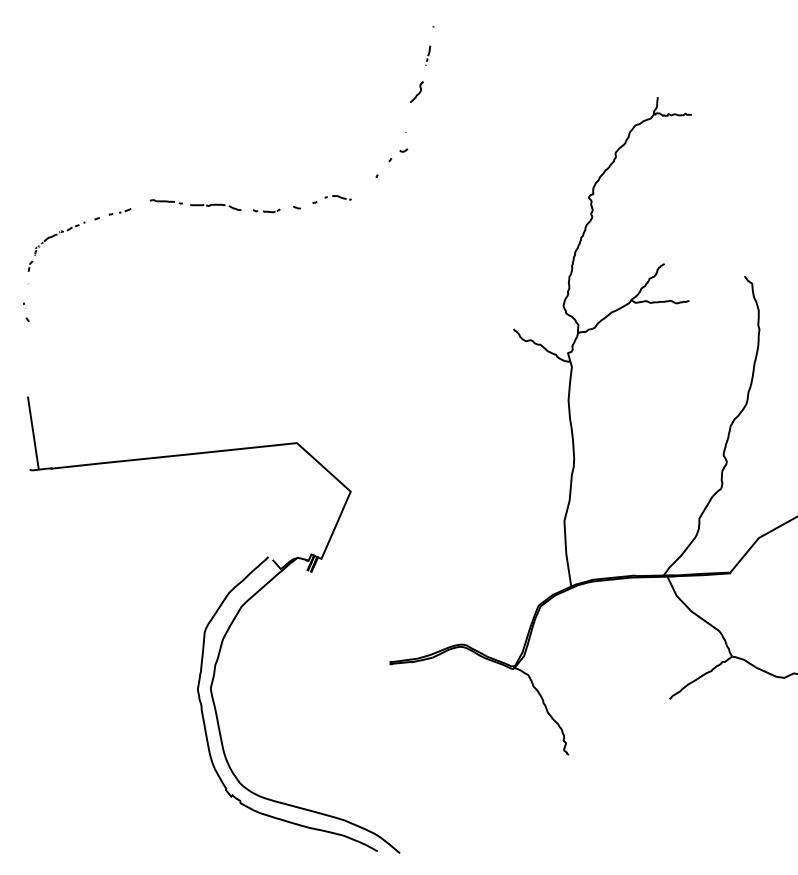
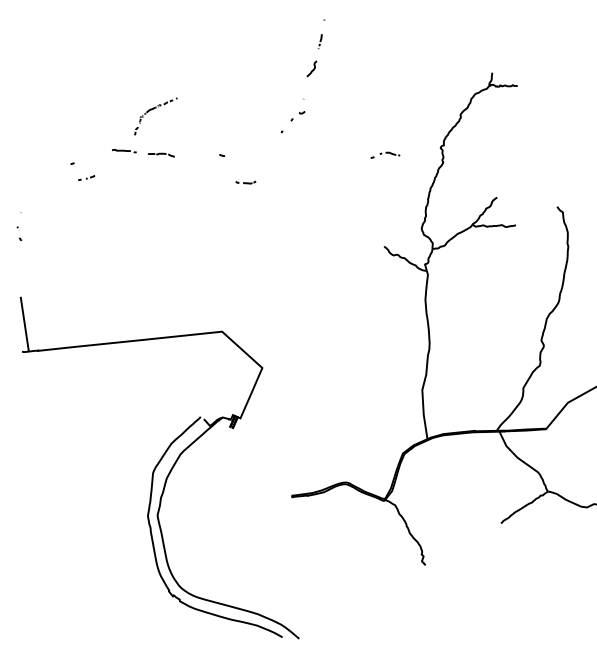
part: (331, 199) -> (384, 155), moved
part: (215, 206) -> (161, 154), size x0.7
part: (266, 210) -> (245, 182), moved
part: (119, 211) -> (86, 177), moved
part: (52, 237) -> (152, 109), moved

